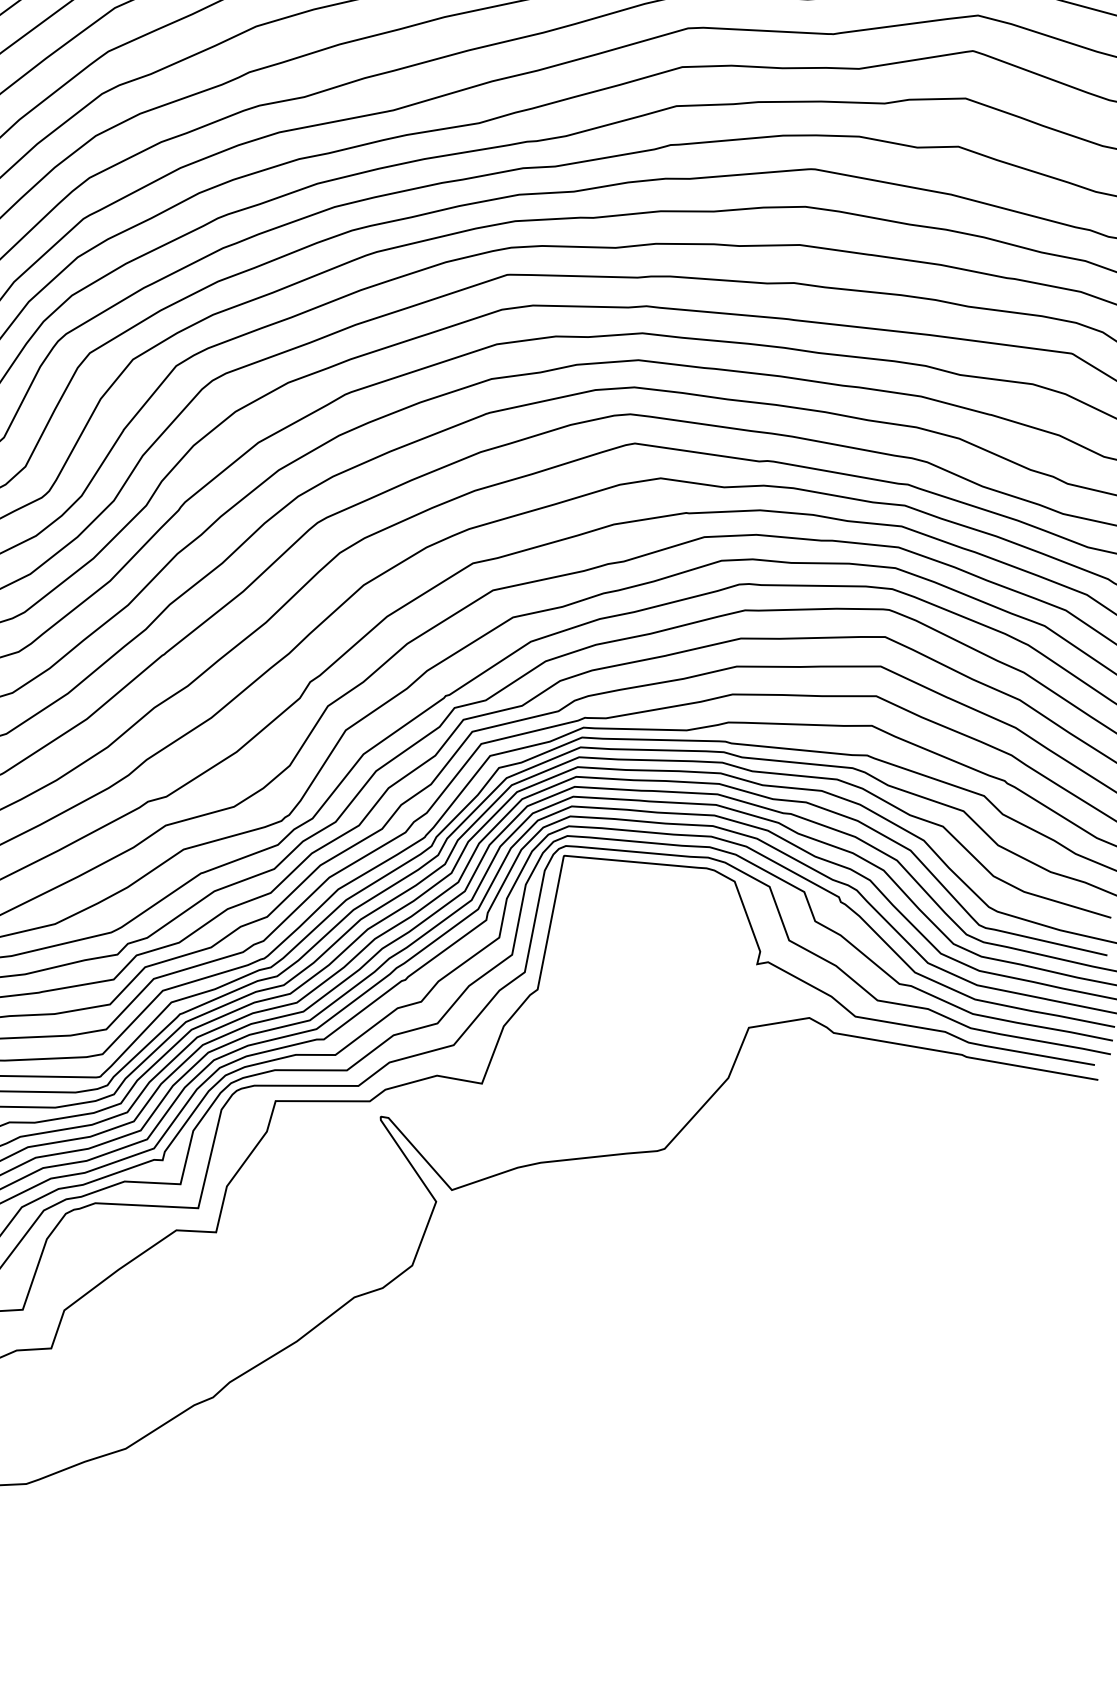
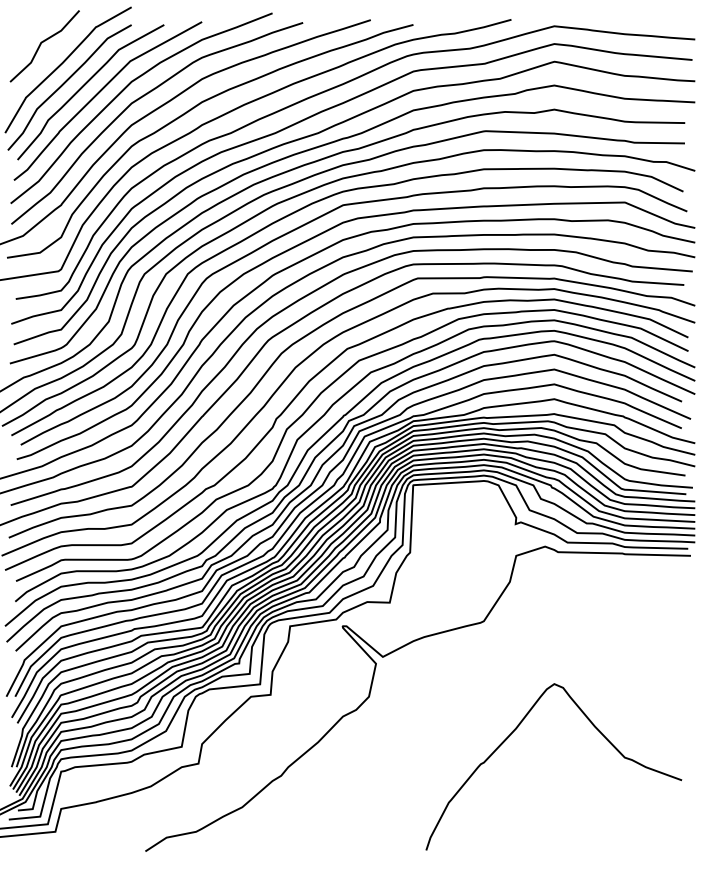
curve: (697, 1375) -> (516, 729), added

